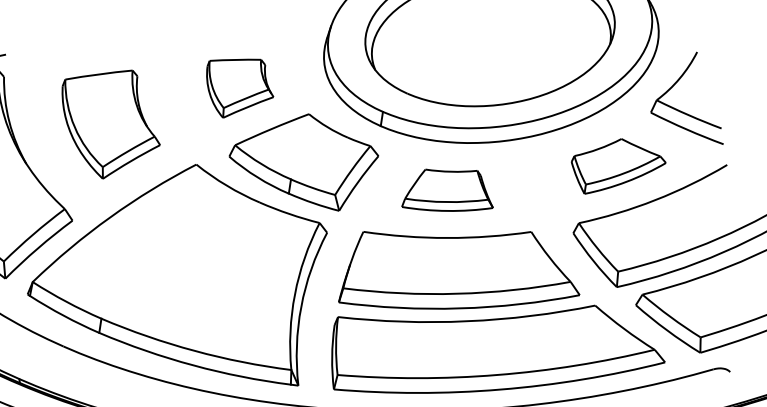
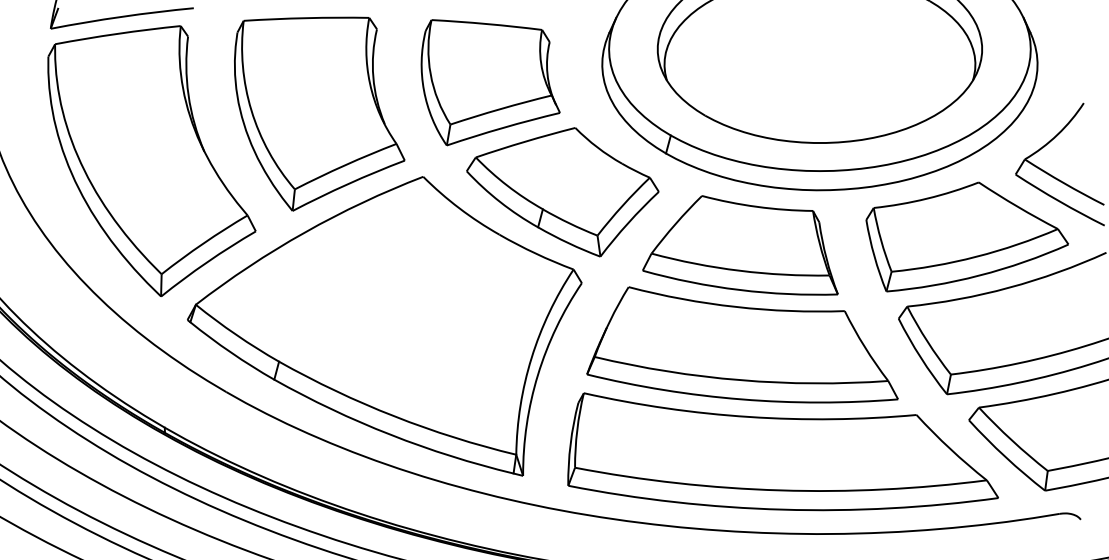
part: (240, 86) -> (490, 82), size x1.67
part: (111, 124) -> (319, 113), size x1.43
part: (618, 164) -> (966, 236), size x1.67
part: (445, 190) -> (740, 245), size x1.67

